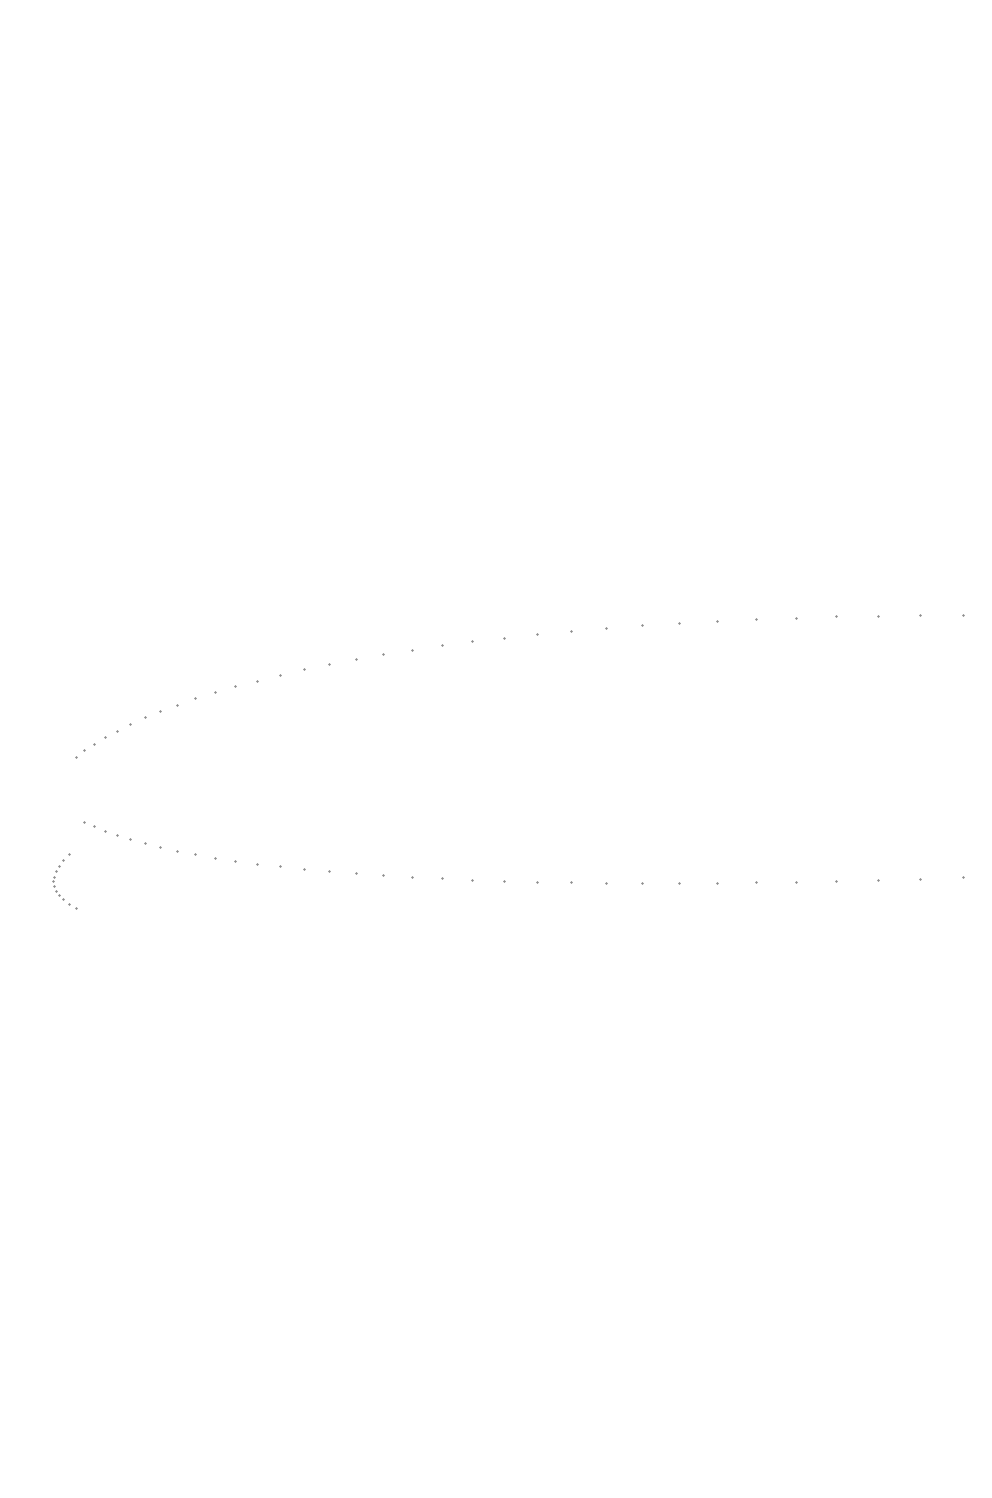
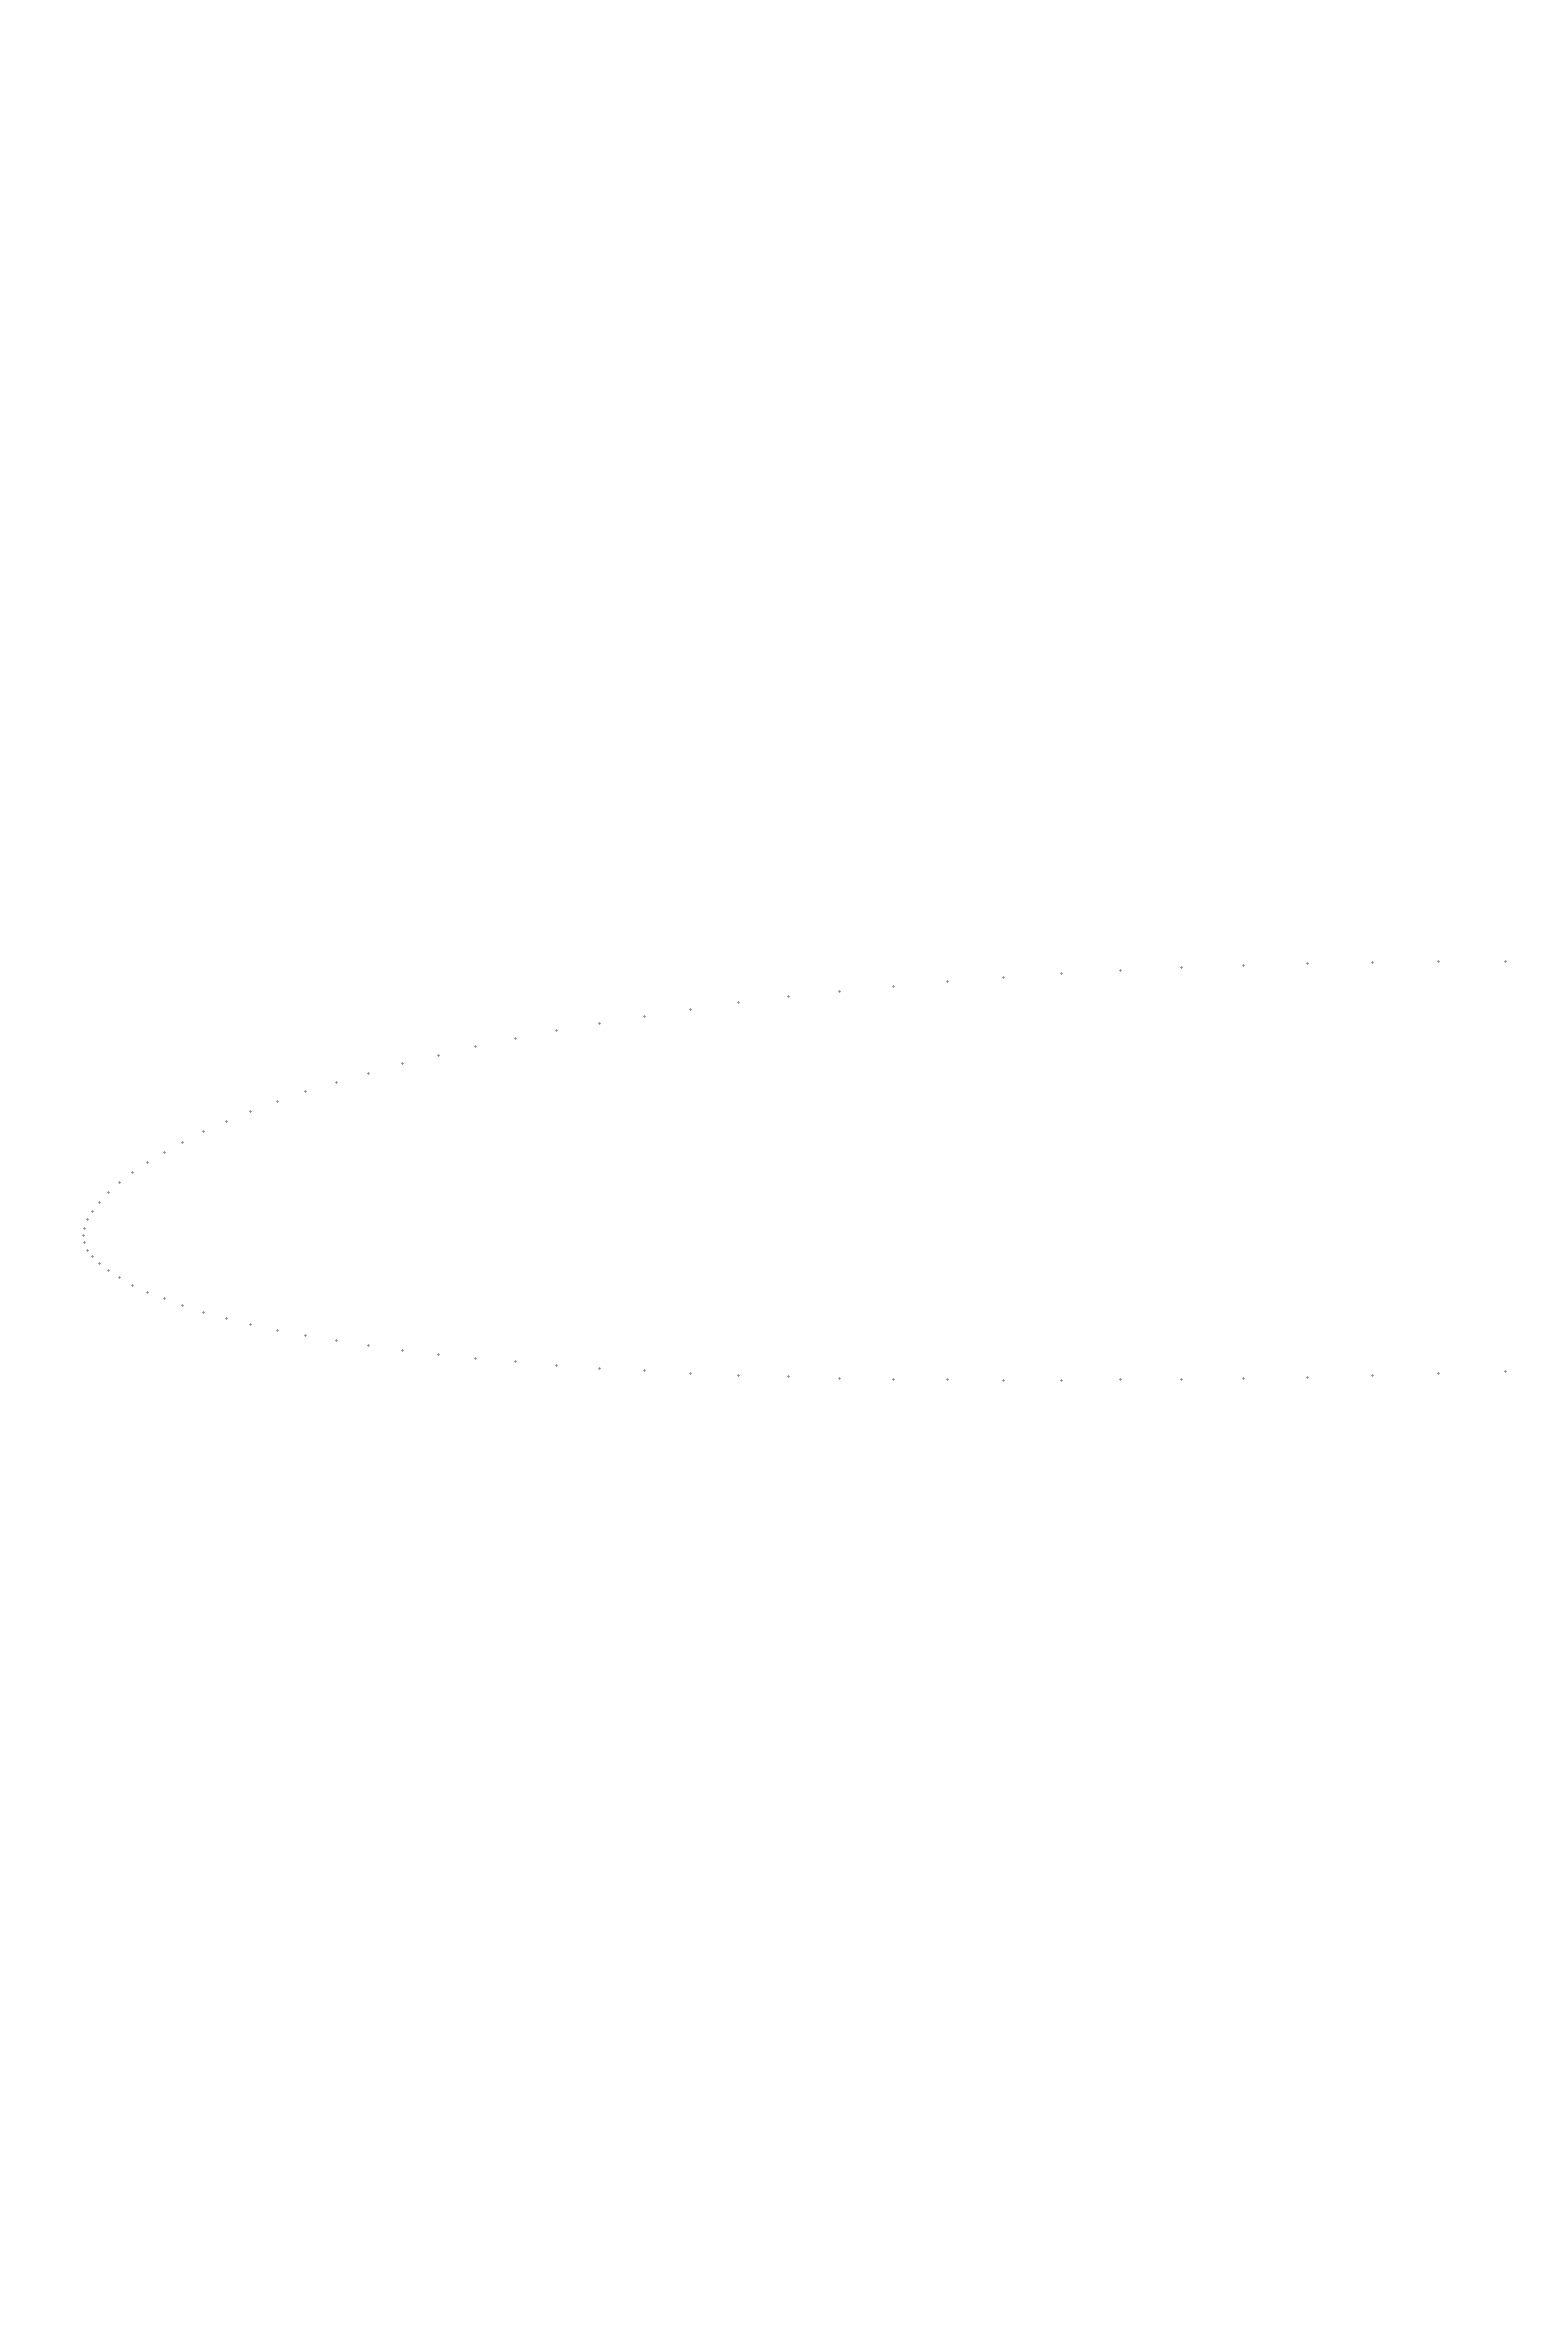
part: (55, 877) -> (86, 1229), moved

